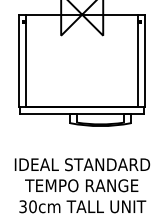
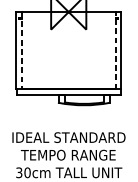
line: (138, 60) -> (115, 50), solid -> dashed
line: (25, 61) -> (21, 51), solid -> dashed

